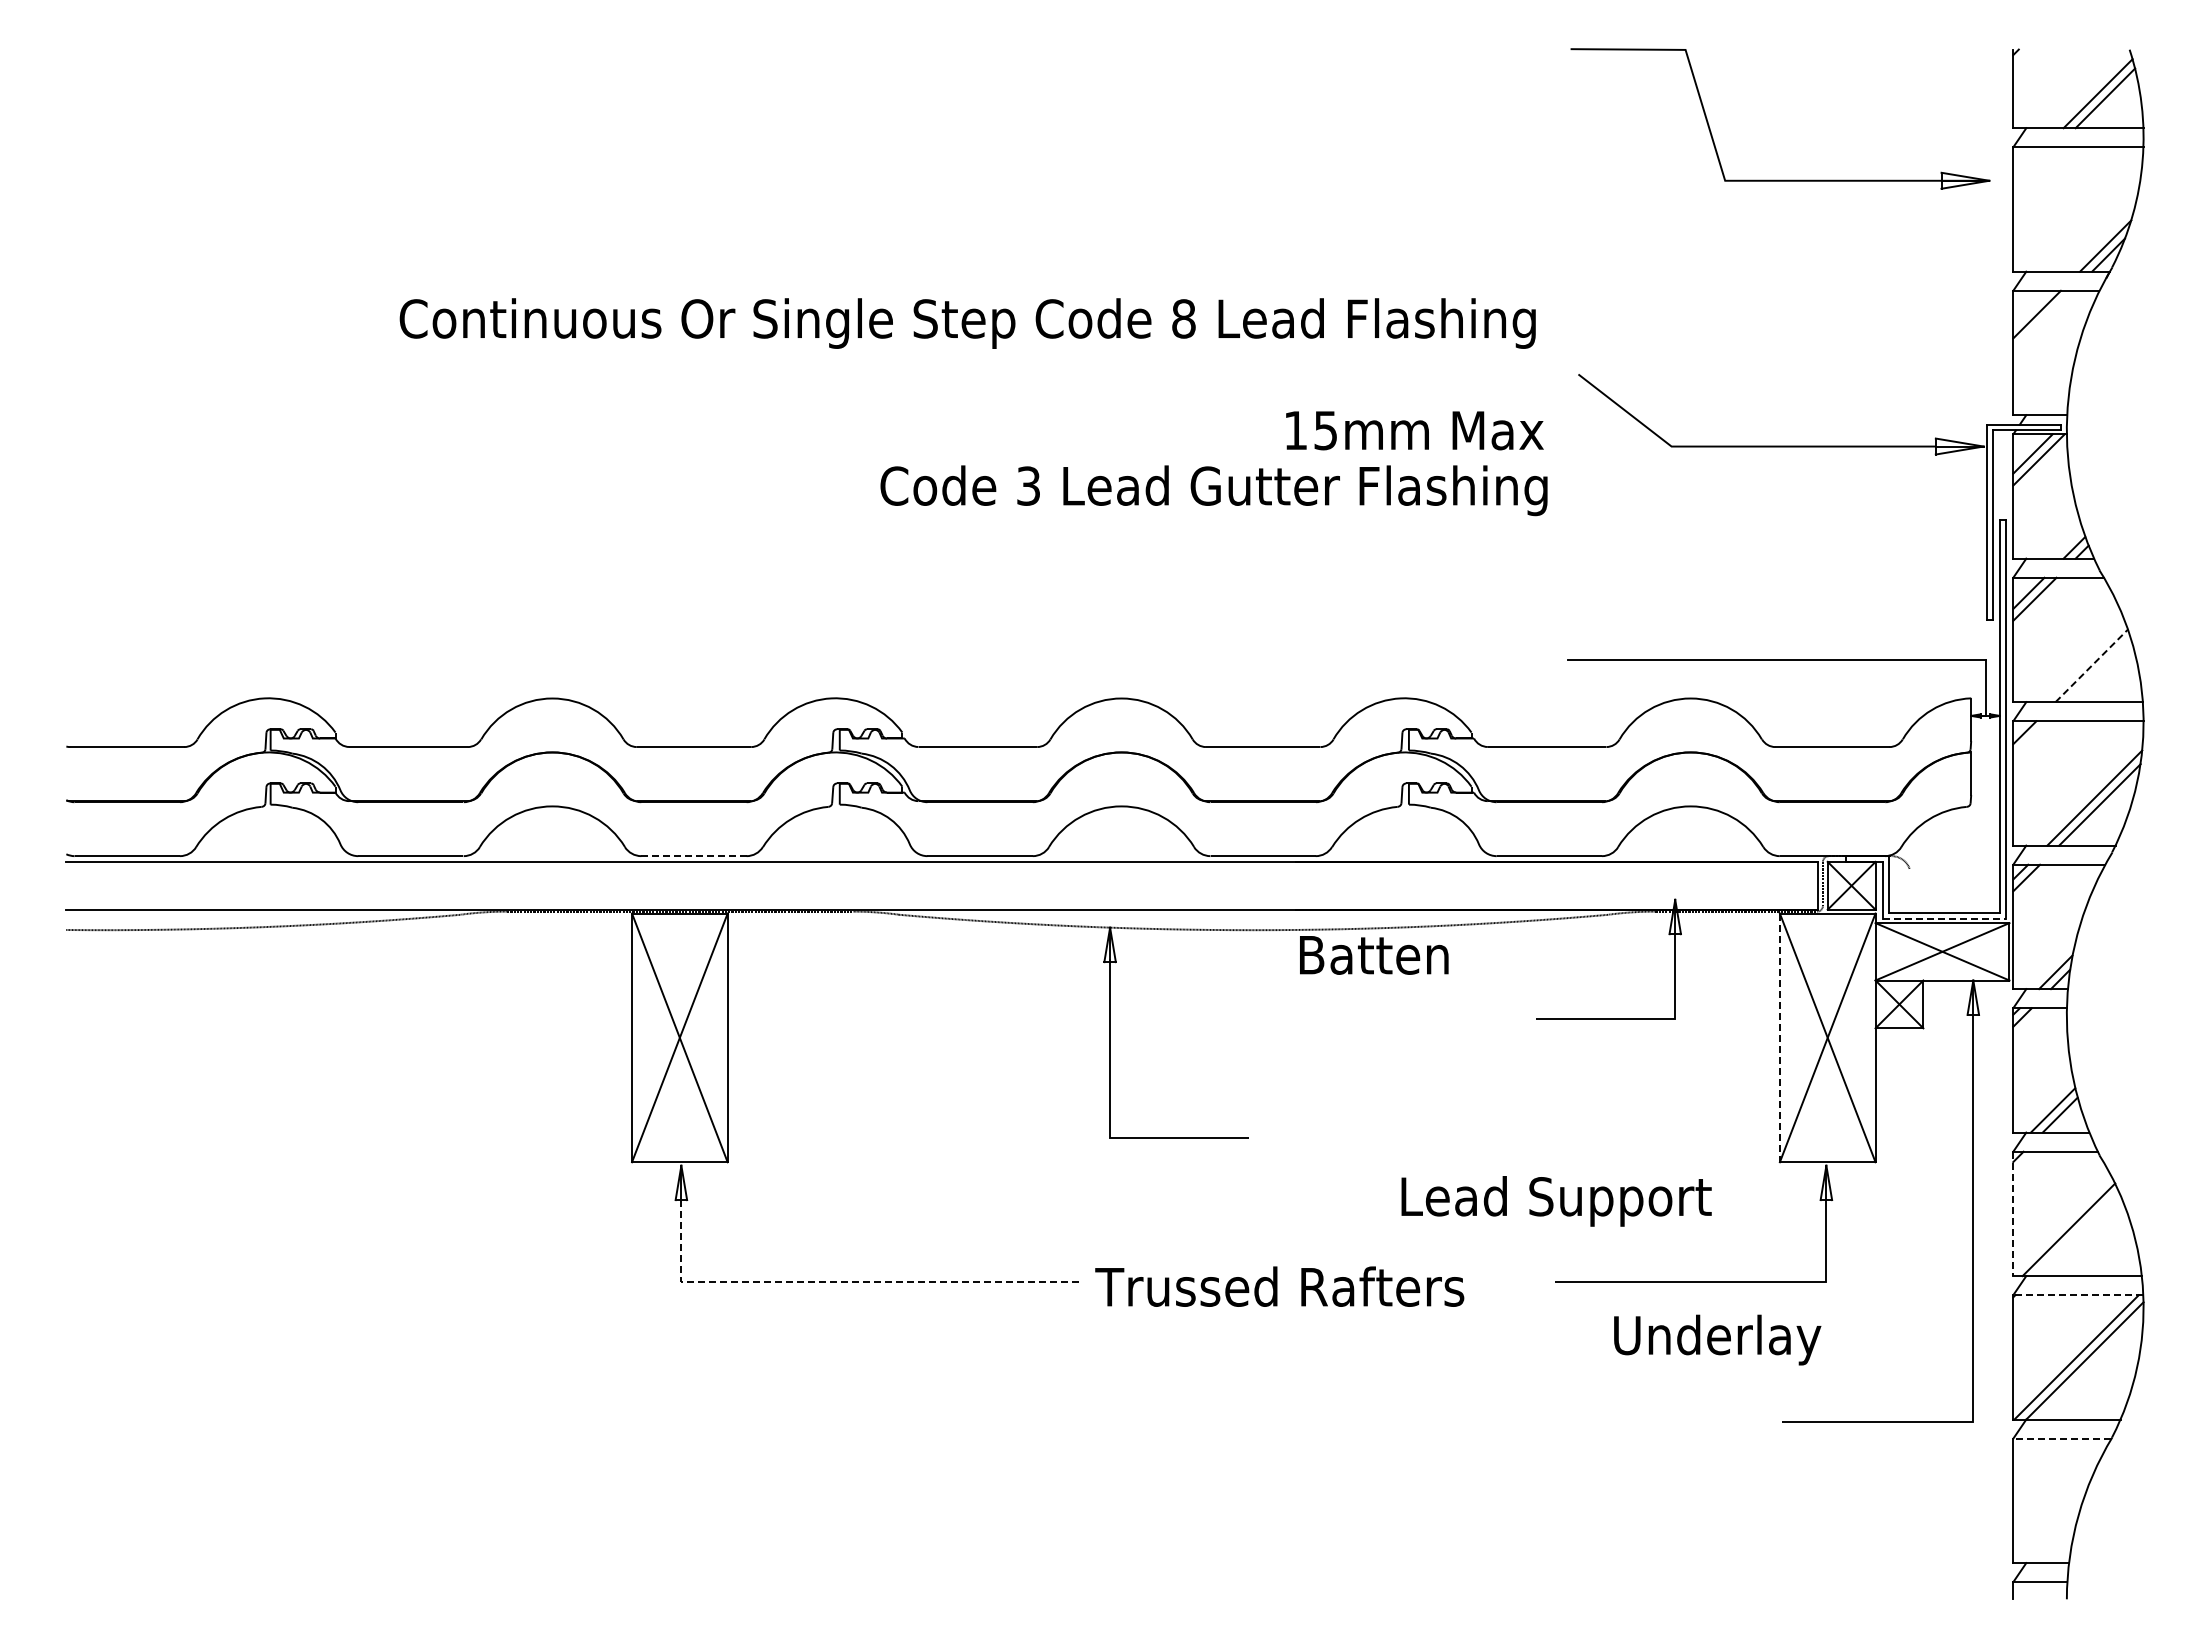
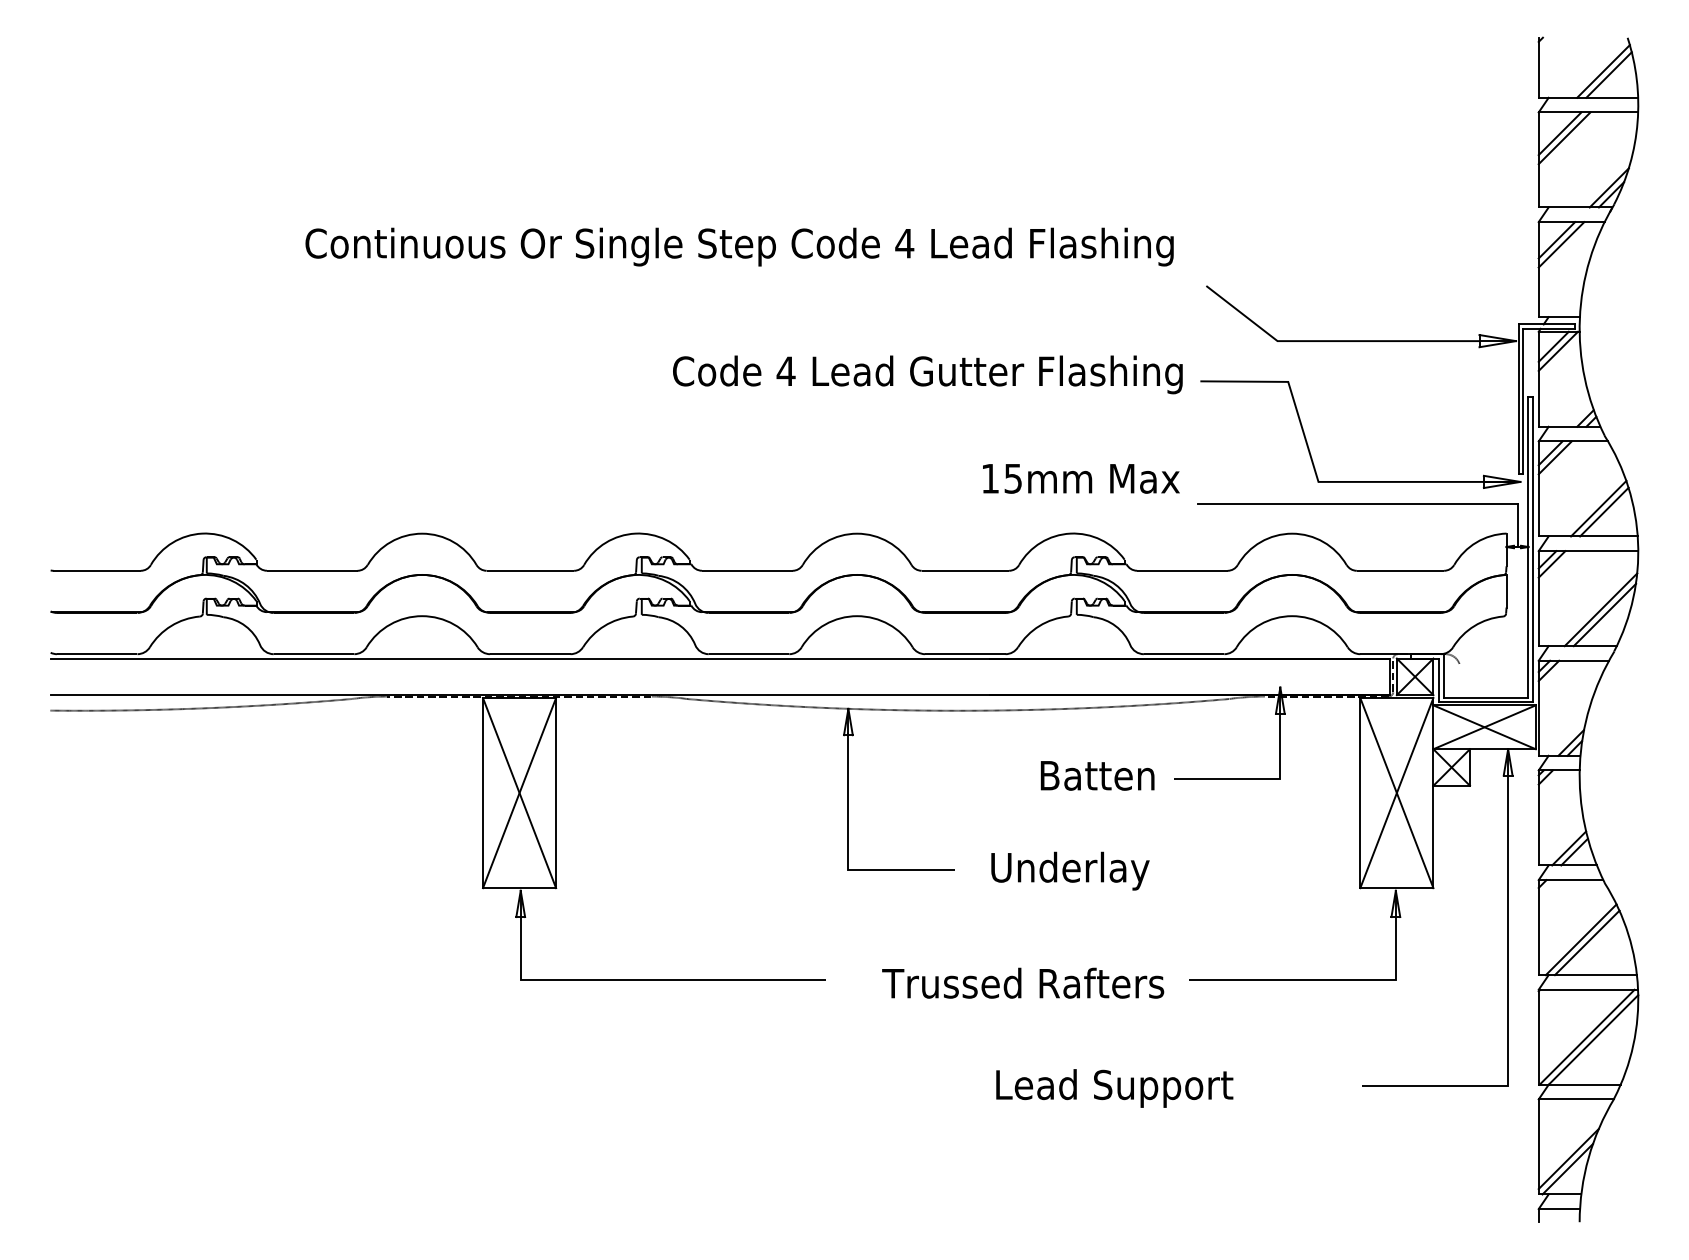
line: (2041, 175) -> (1560, 133), added
part: (1780, 179) -> (1360, 480), moved
line: (2047, 181) -> (1564, 138), added
text: (1183, 318) -> (904, 243), 8 -> 4
line: (2042, 320) -> (1561, 244), added
text: (1414, 430) -> (1081, 478), moved
text: (1028, 485) -> (786, 370), 3 -> 4
line: (2092, 665) -> (1599, 508), dashed -> solid
line: (2098, 670) -> (1603, 512), added
line: (2030, 738) -> (1551, 564), added
line: (693, 856) -> (529, 654), dashed -> solid
line: (1944, 918) -> (1486, 701), dashed -> solid
text: (1374, 955) -> (1097, 775), moved
line: (1779, 1038) -> (1360, 793), dashed -> solid
text: (1556, 1201) -> (1114, 1088), moved
line: (2013, 1214) -> (1538, 928), dashed -> solid
line: (2076, 1233) -> (1587, 942), added
line: (839, 1282) -> (641, 980), dashed -> solid
text: (1279, 1286) -> (1022, 983), moved
line: (2077, 1295) -> (1587, 989), dashed -> solid
text: (1717, 1339) -> (1070, 870), moved
line: (2061, 1438) -> (1575, 1099), dashed -> solid
line: (2052, 1516) -> (1568, 1158), added
line: (2051, 1530) -> (1567, 1169), added

